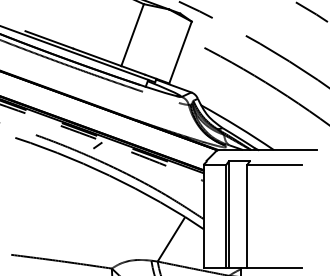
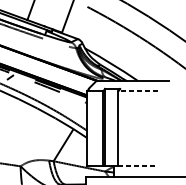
line: (274, 164) -> (138, 91), solid -> dashed
line: (274, 268) -> (138, 166), solid -> dashed

